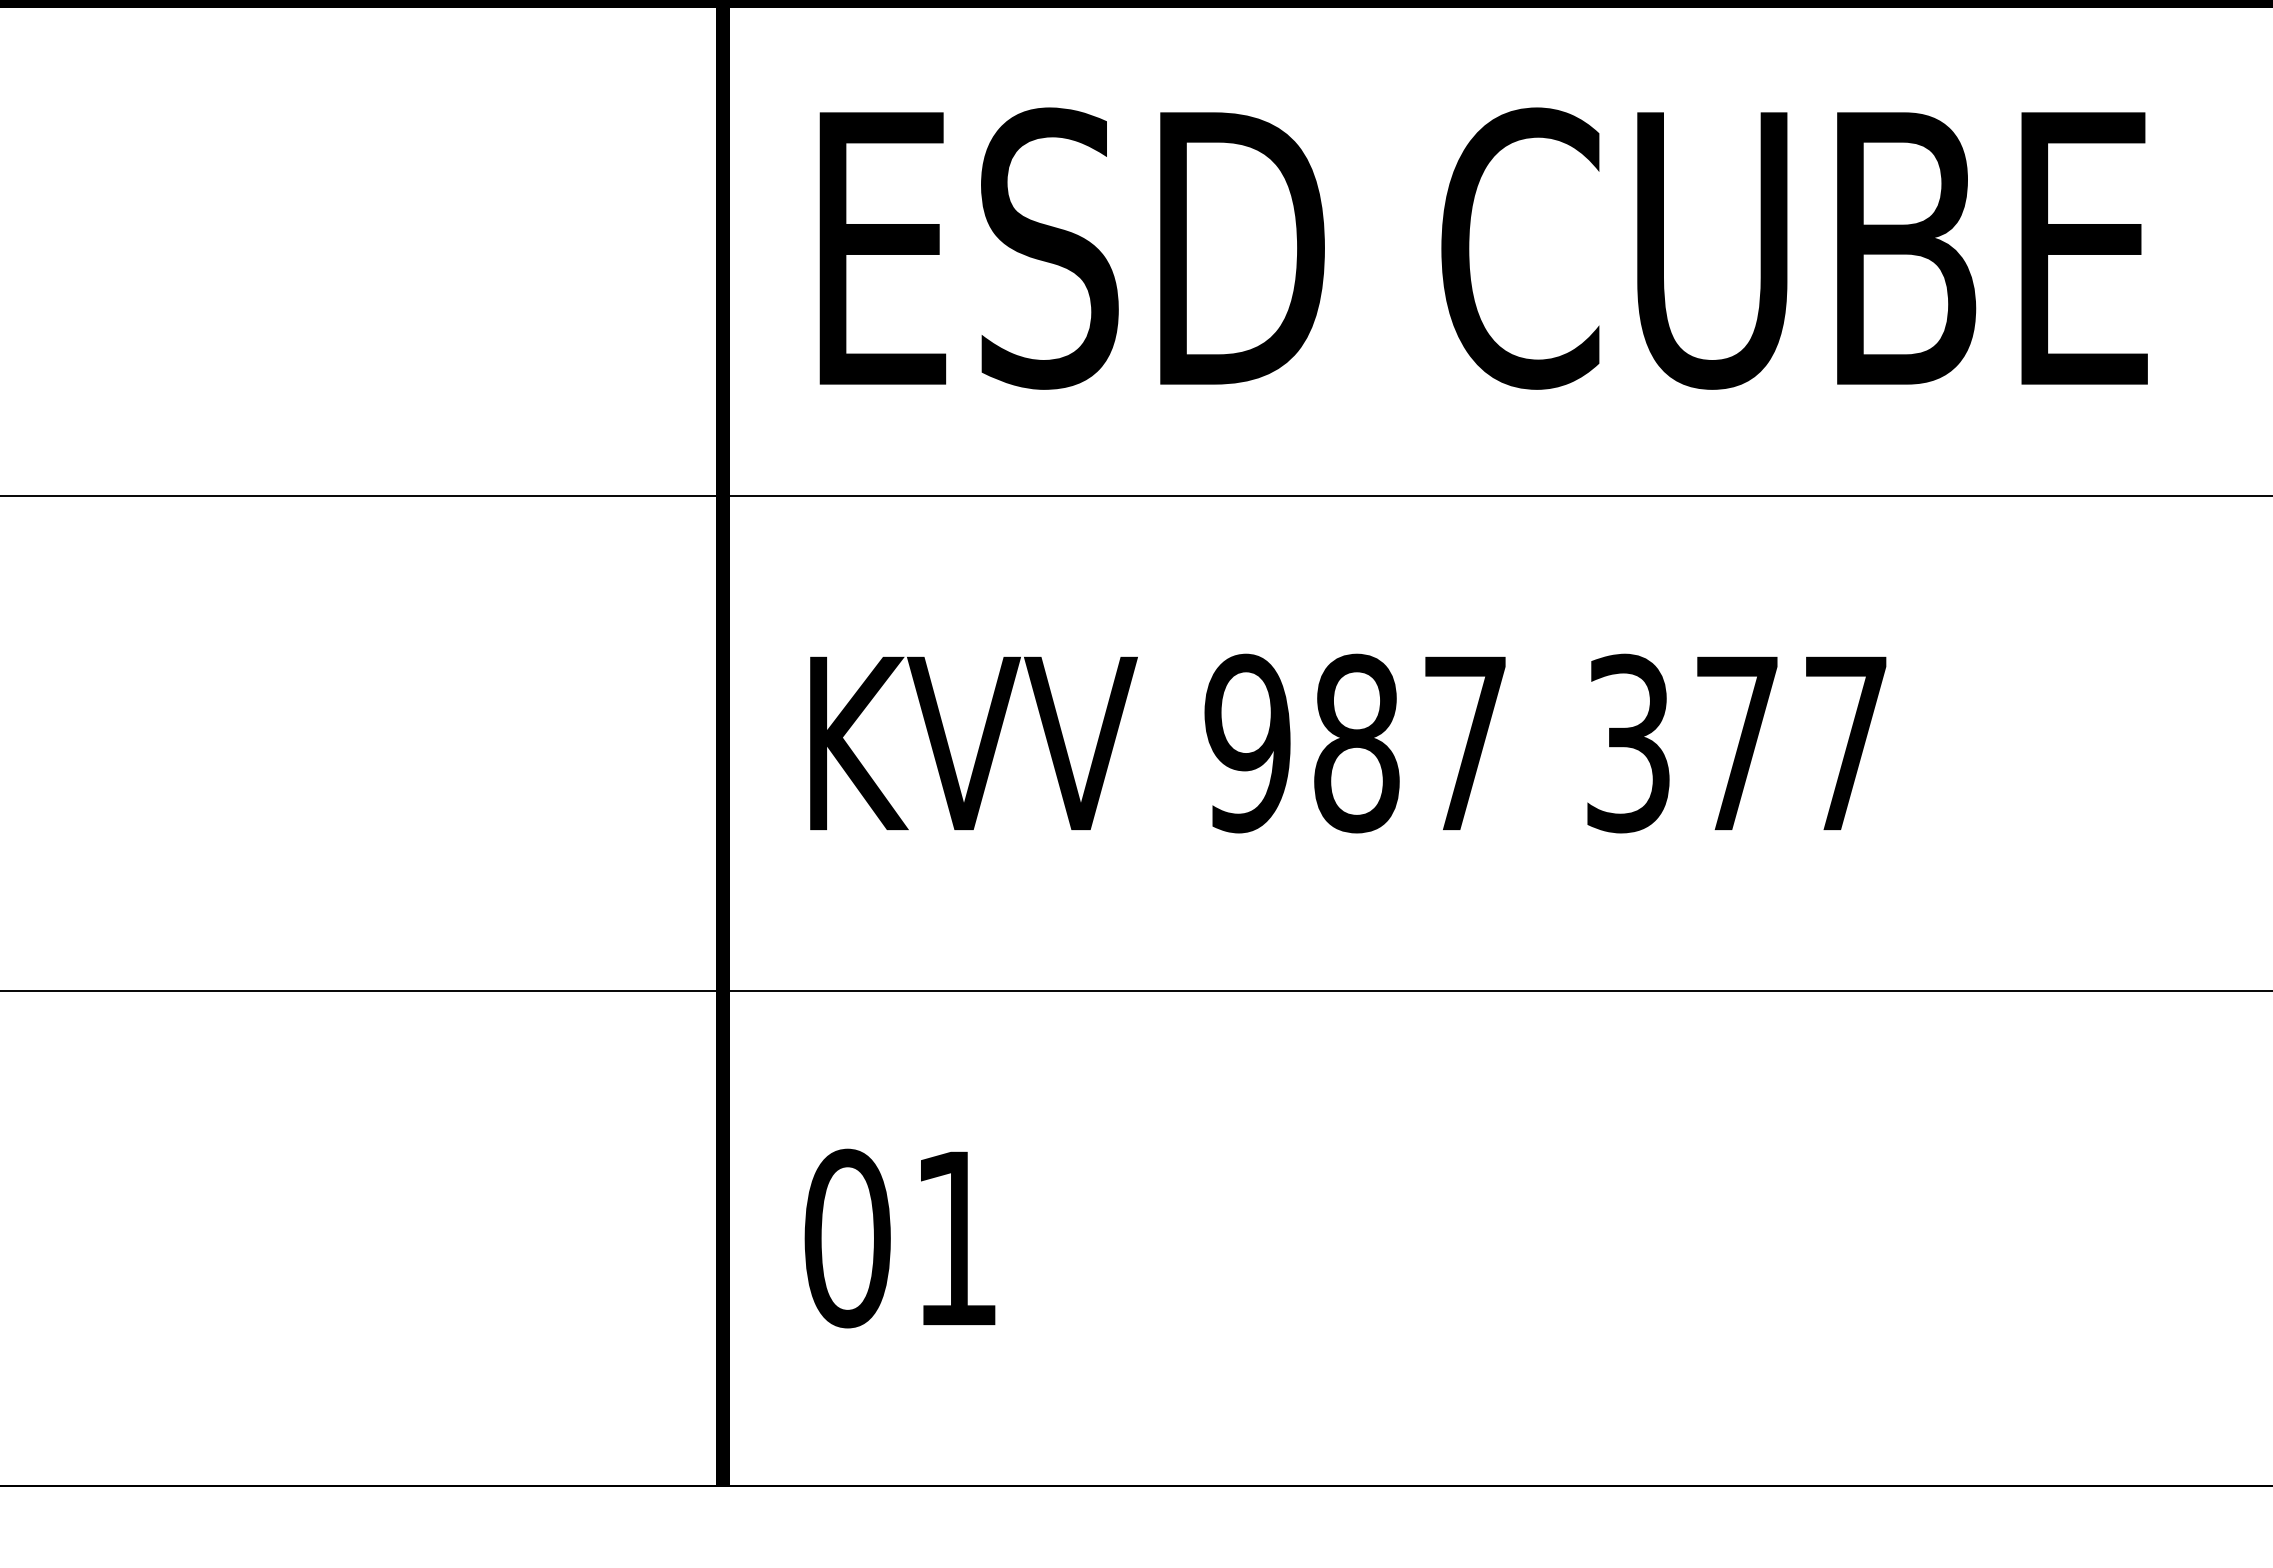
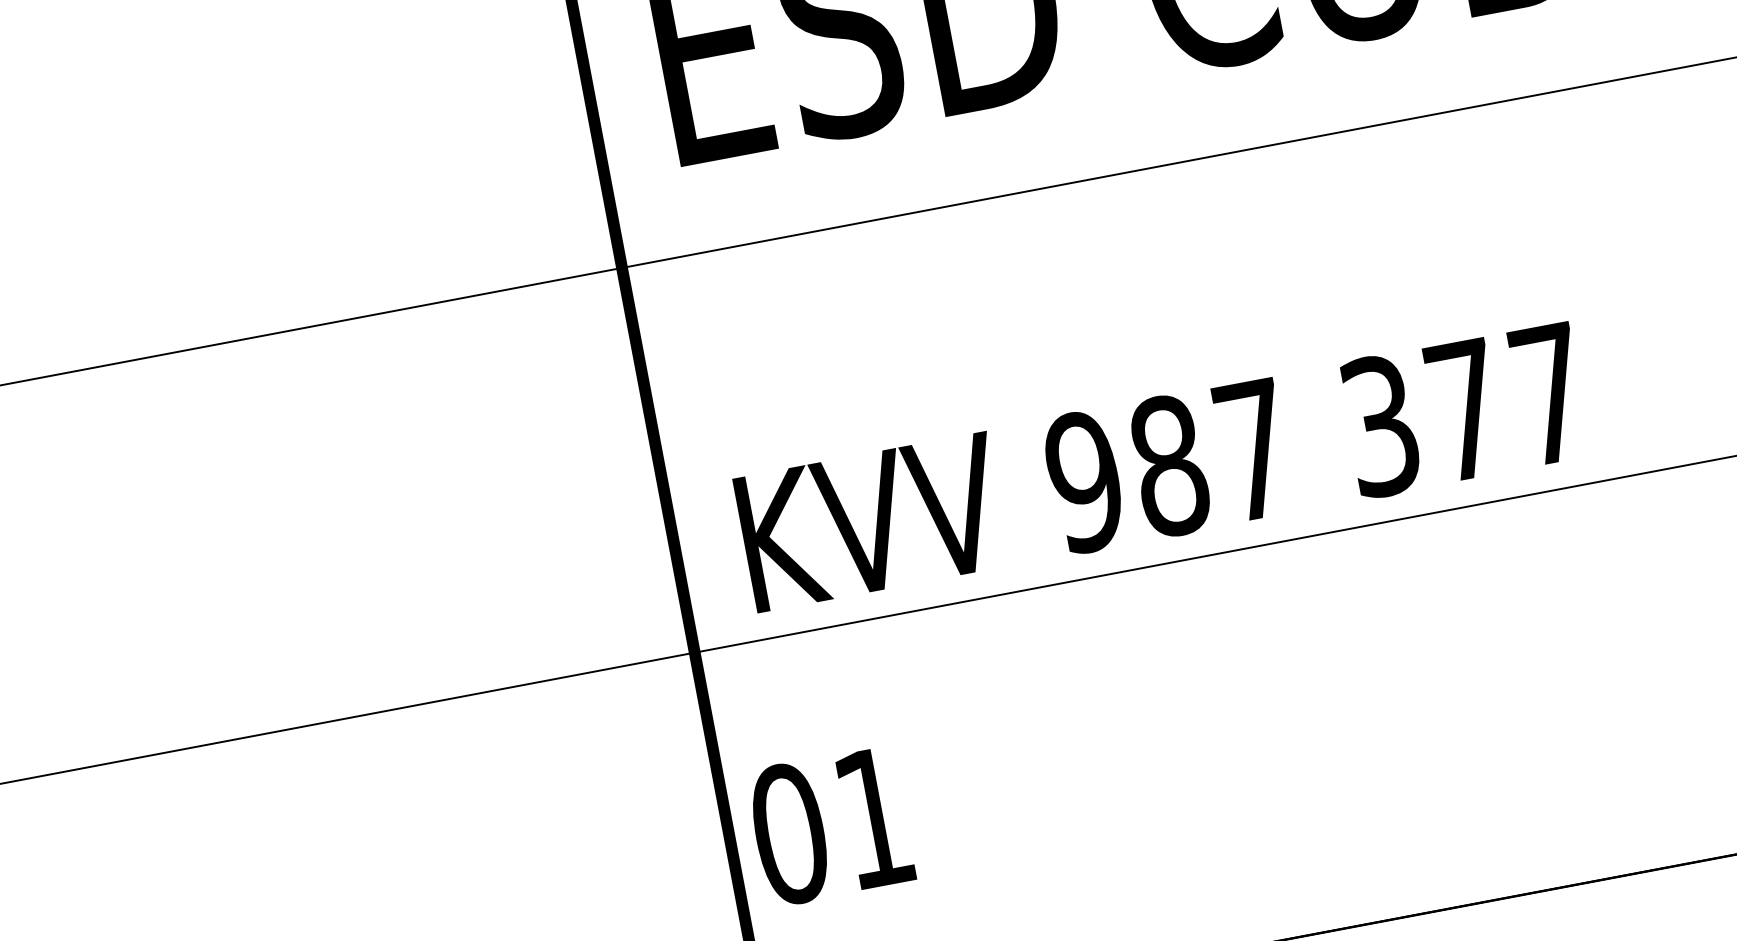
text: (1348, 743) -> (1163, 467), moved
text: (899, 1238) -> (830, 826), moved

